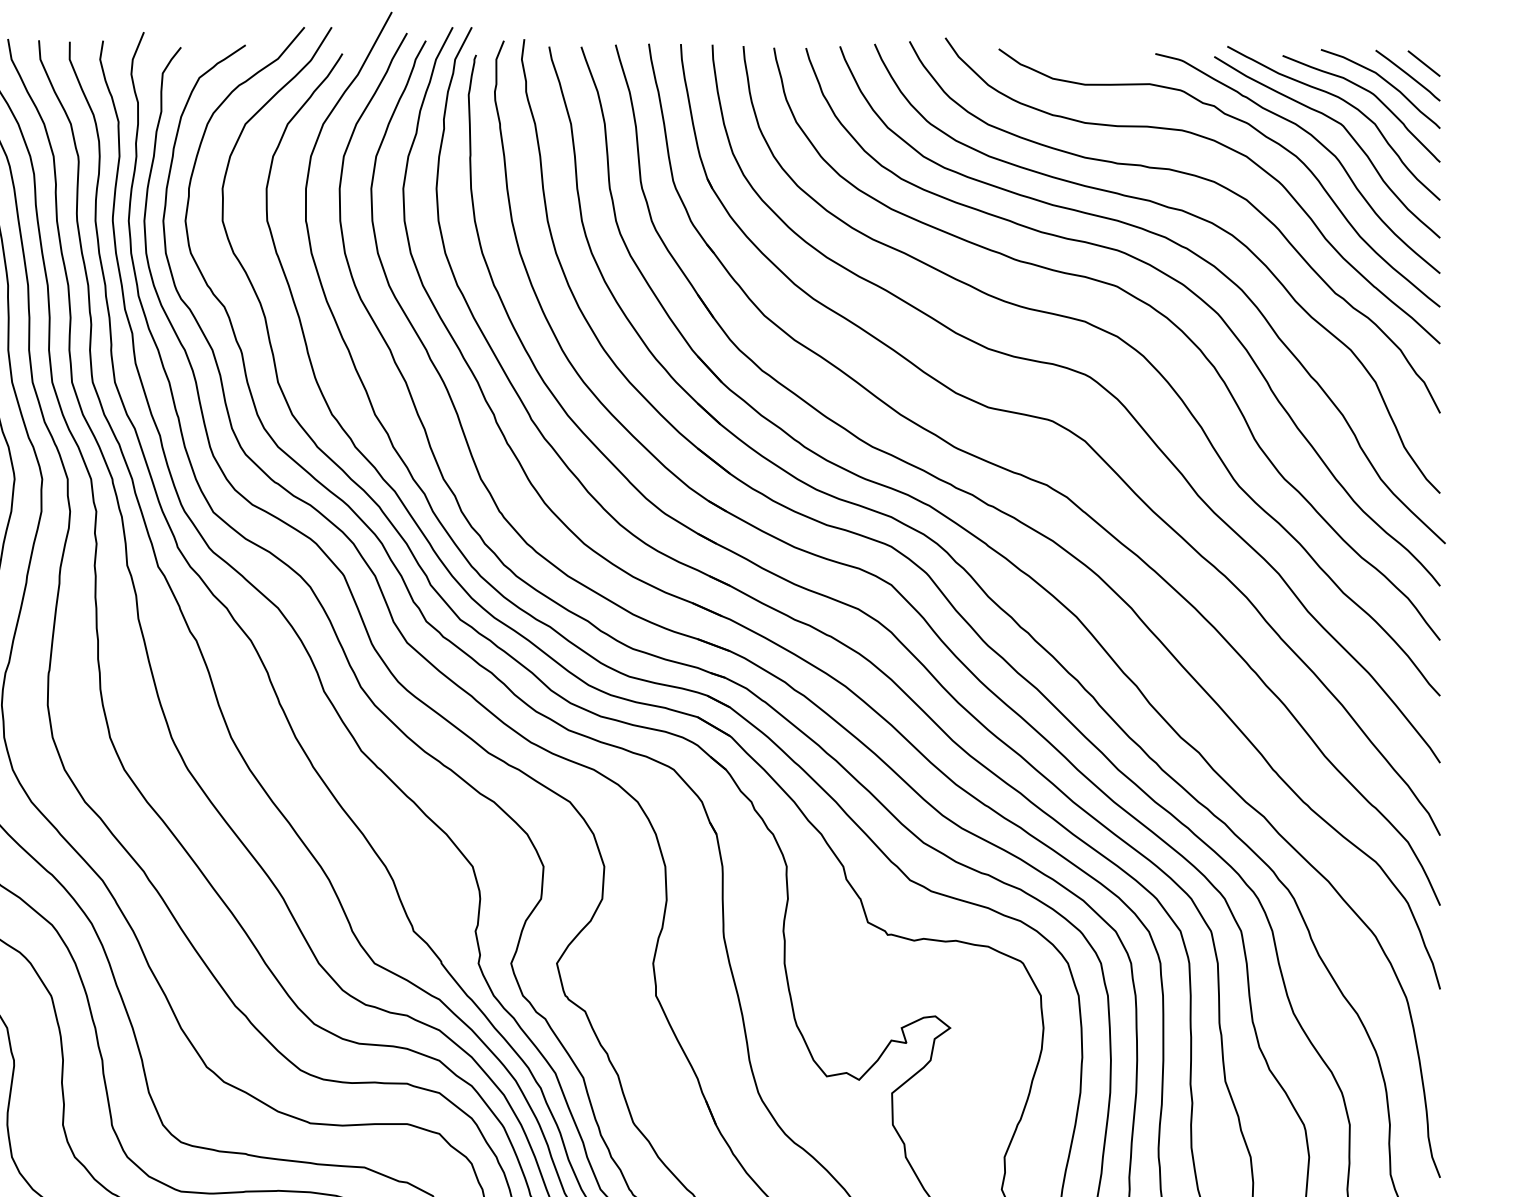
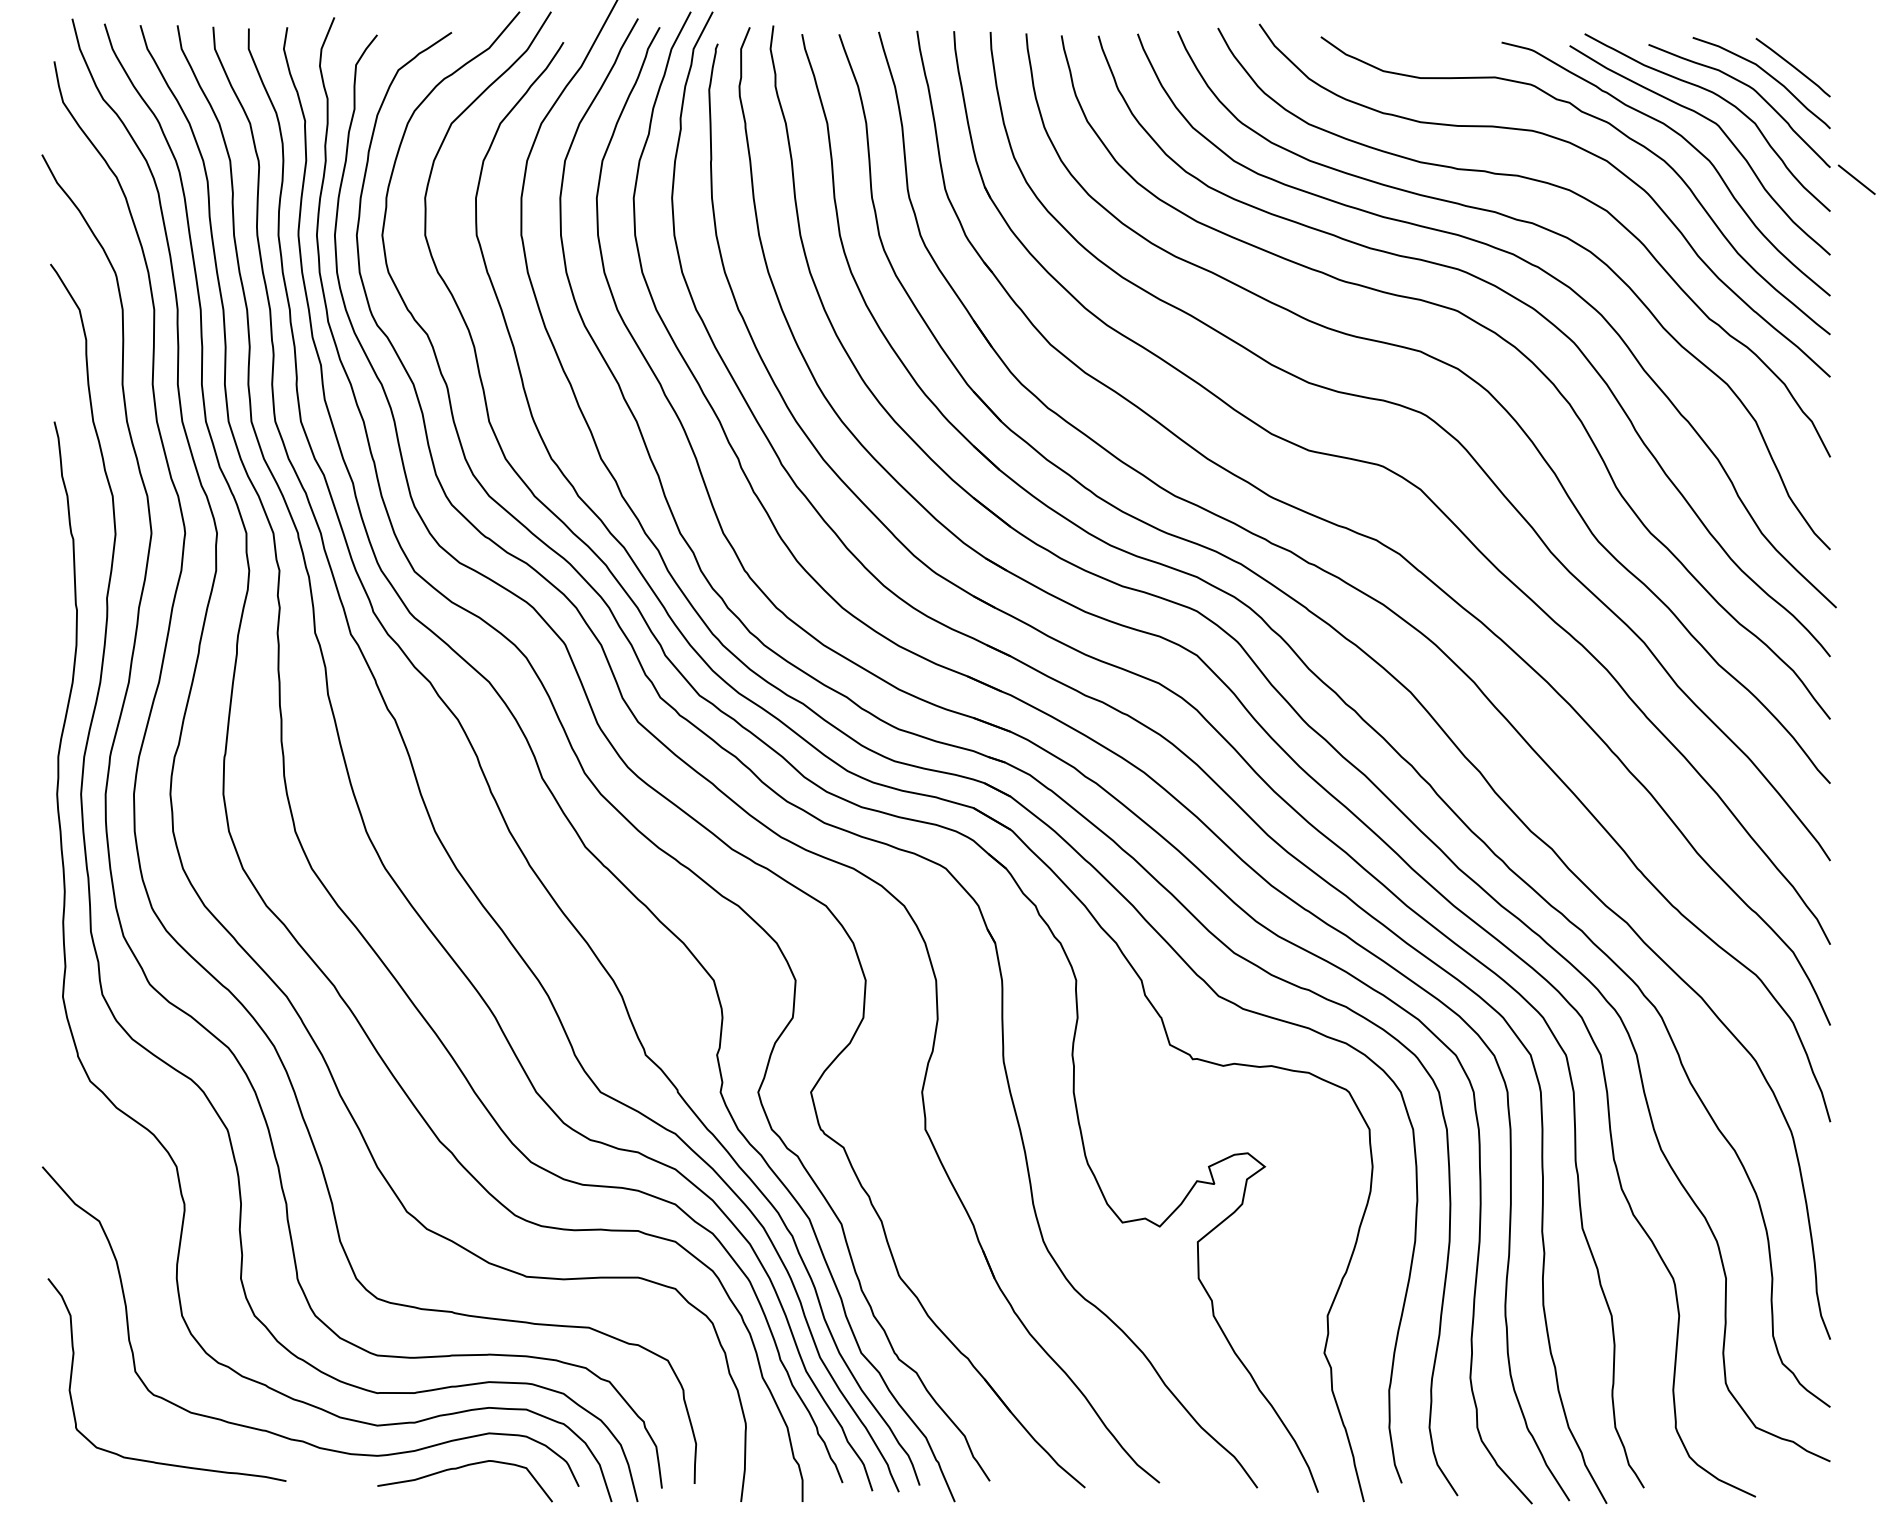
line: (1423, 63) -> (1856, 179), moved

